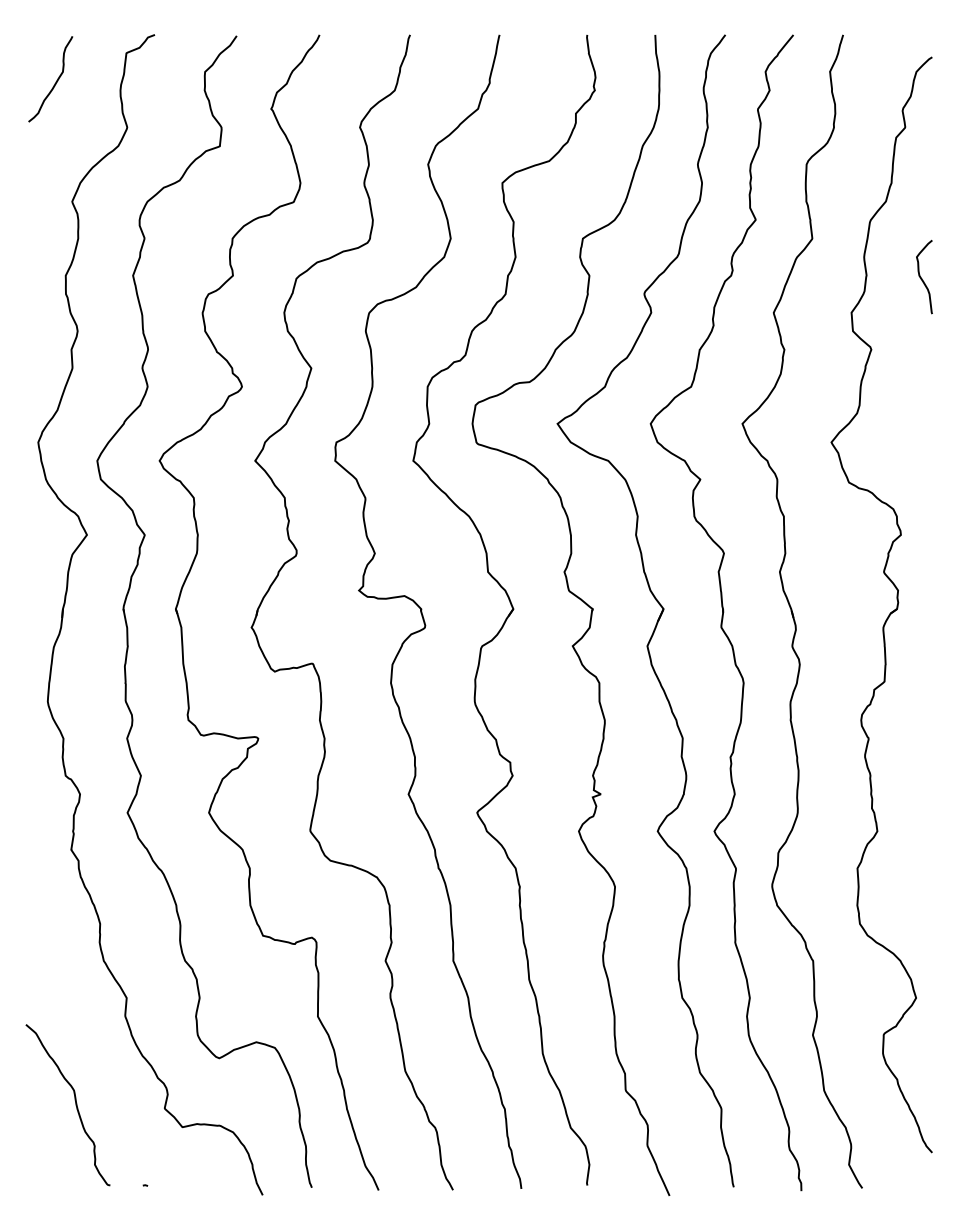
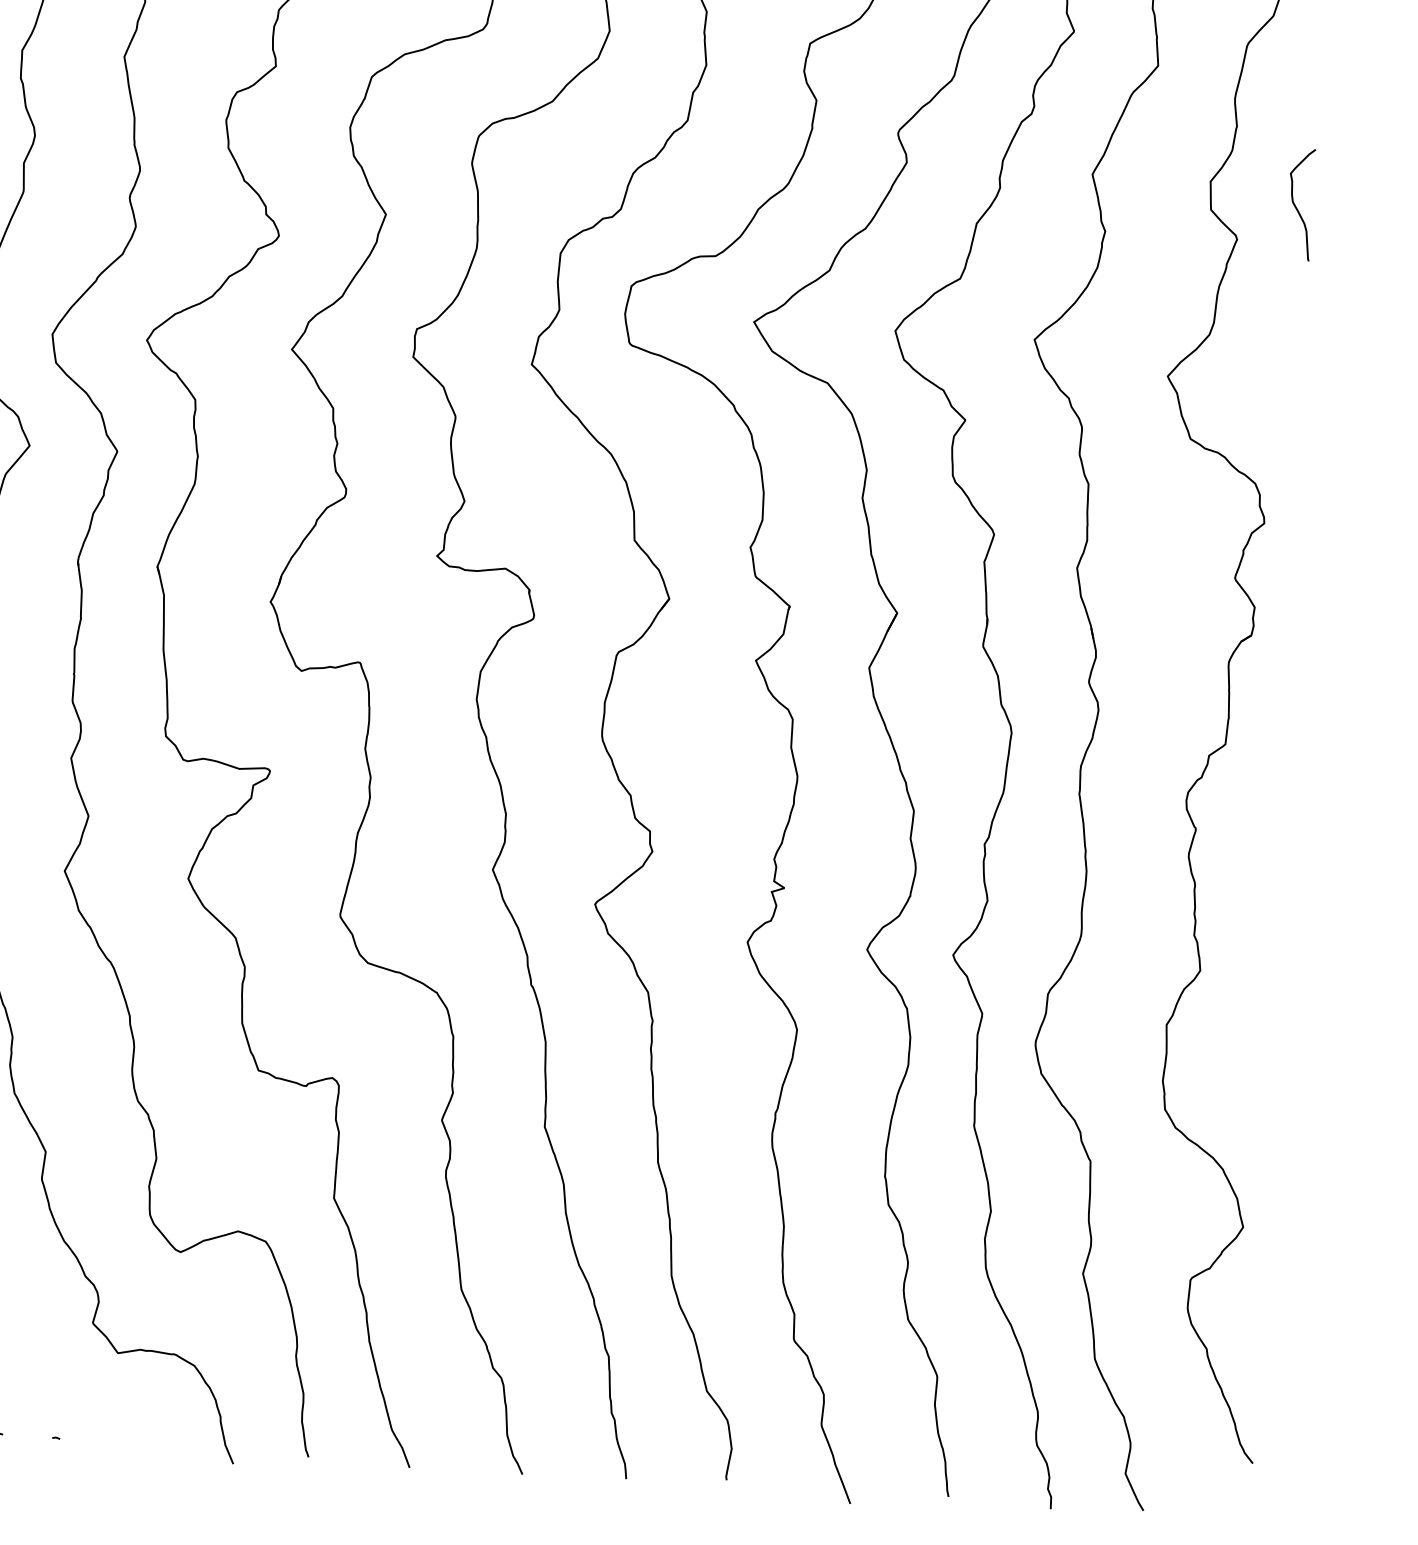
curve: (922, 278) -> (1297, 206), moved

